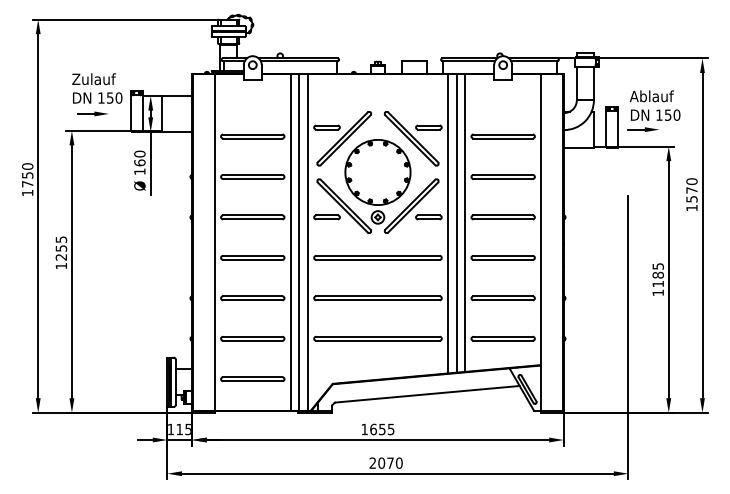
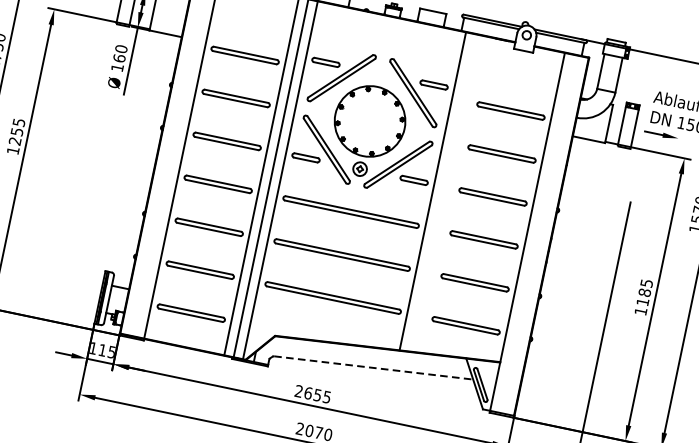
line: (456, 222) -> (442, 191), removed
line: (465, 222) -> (451, 193), removed
line: (428, 394) -> (374, 368), solid -> dashed
text: (364, 428) -> (298, 390), 1655 -> 2655

